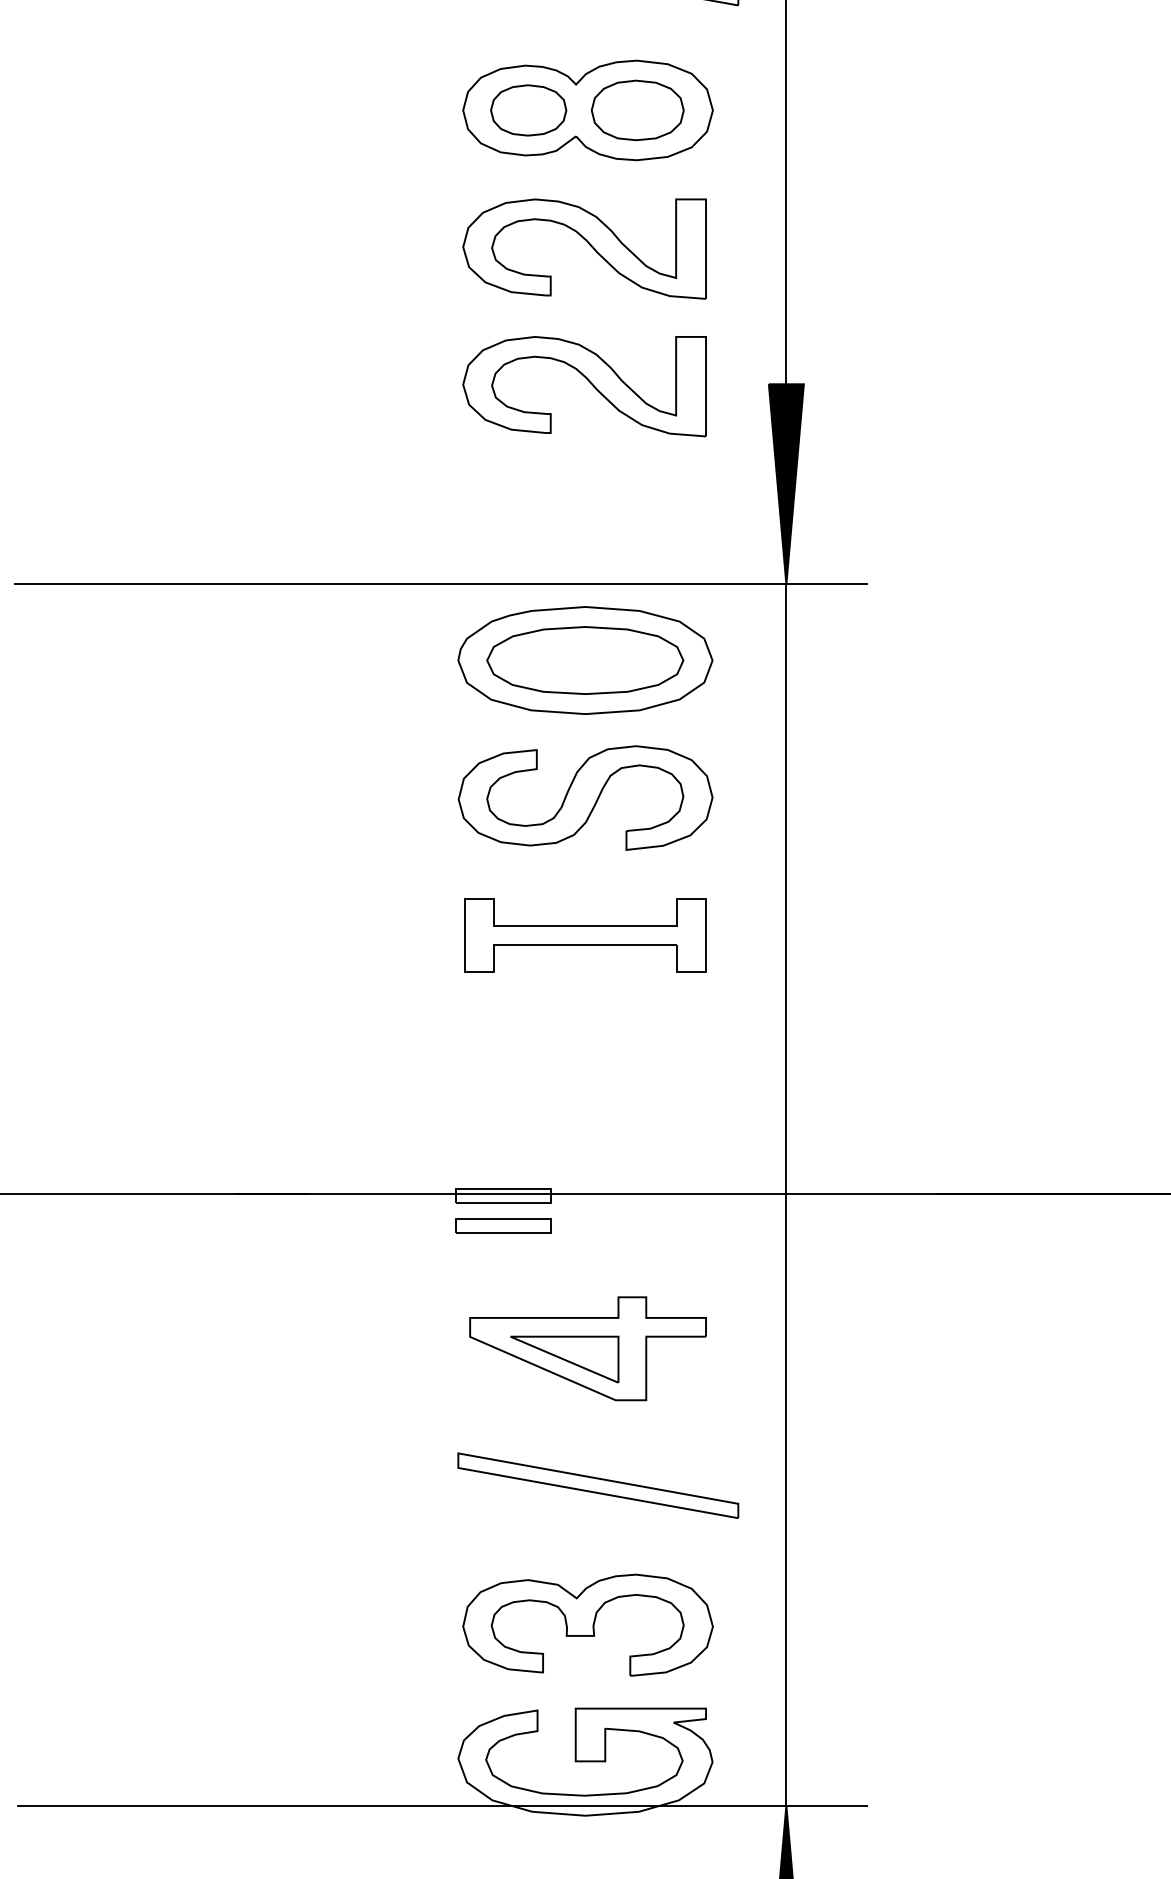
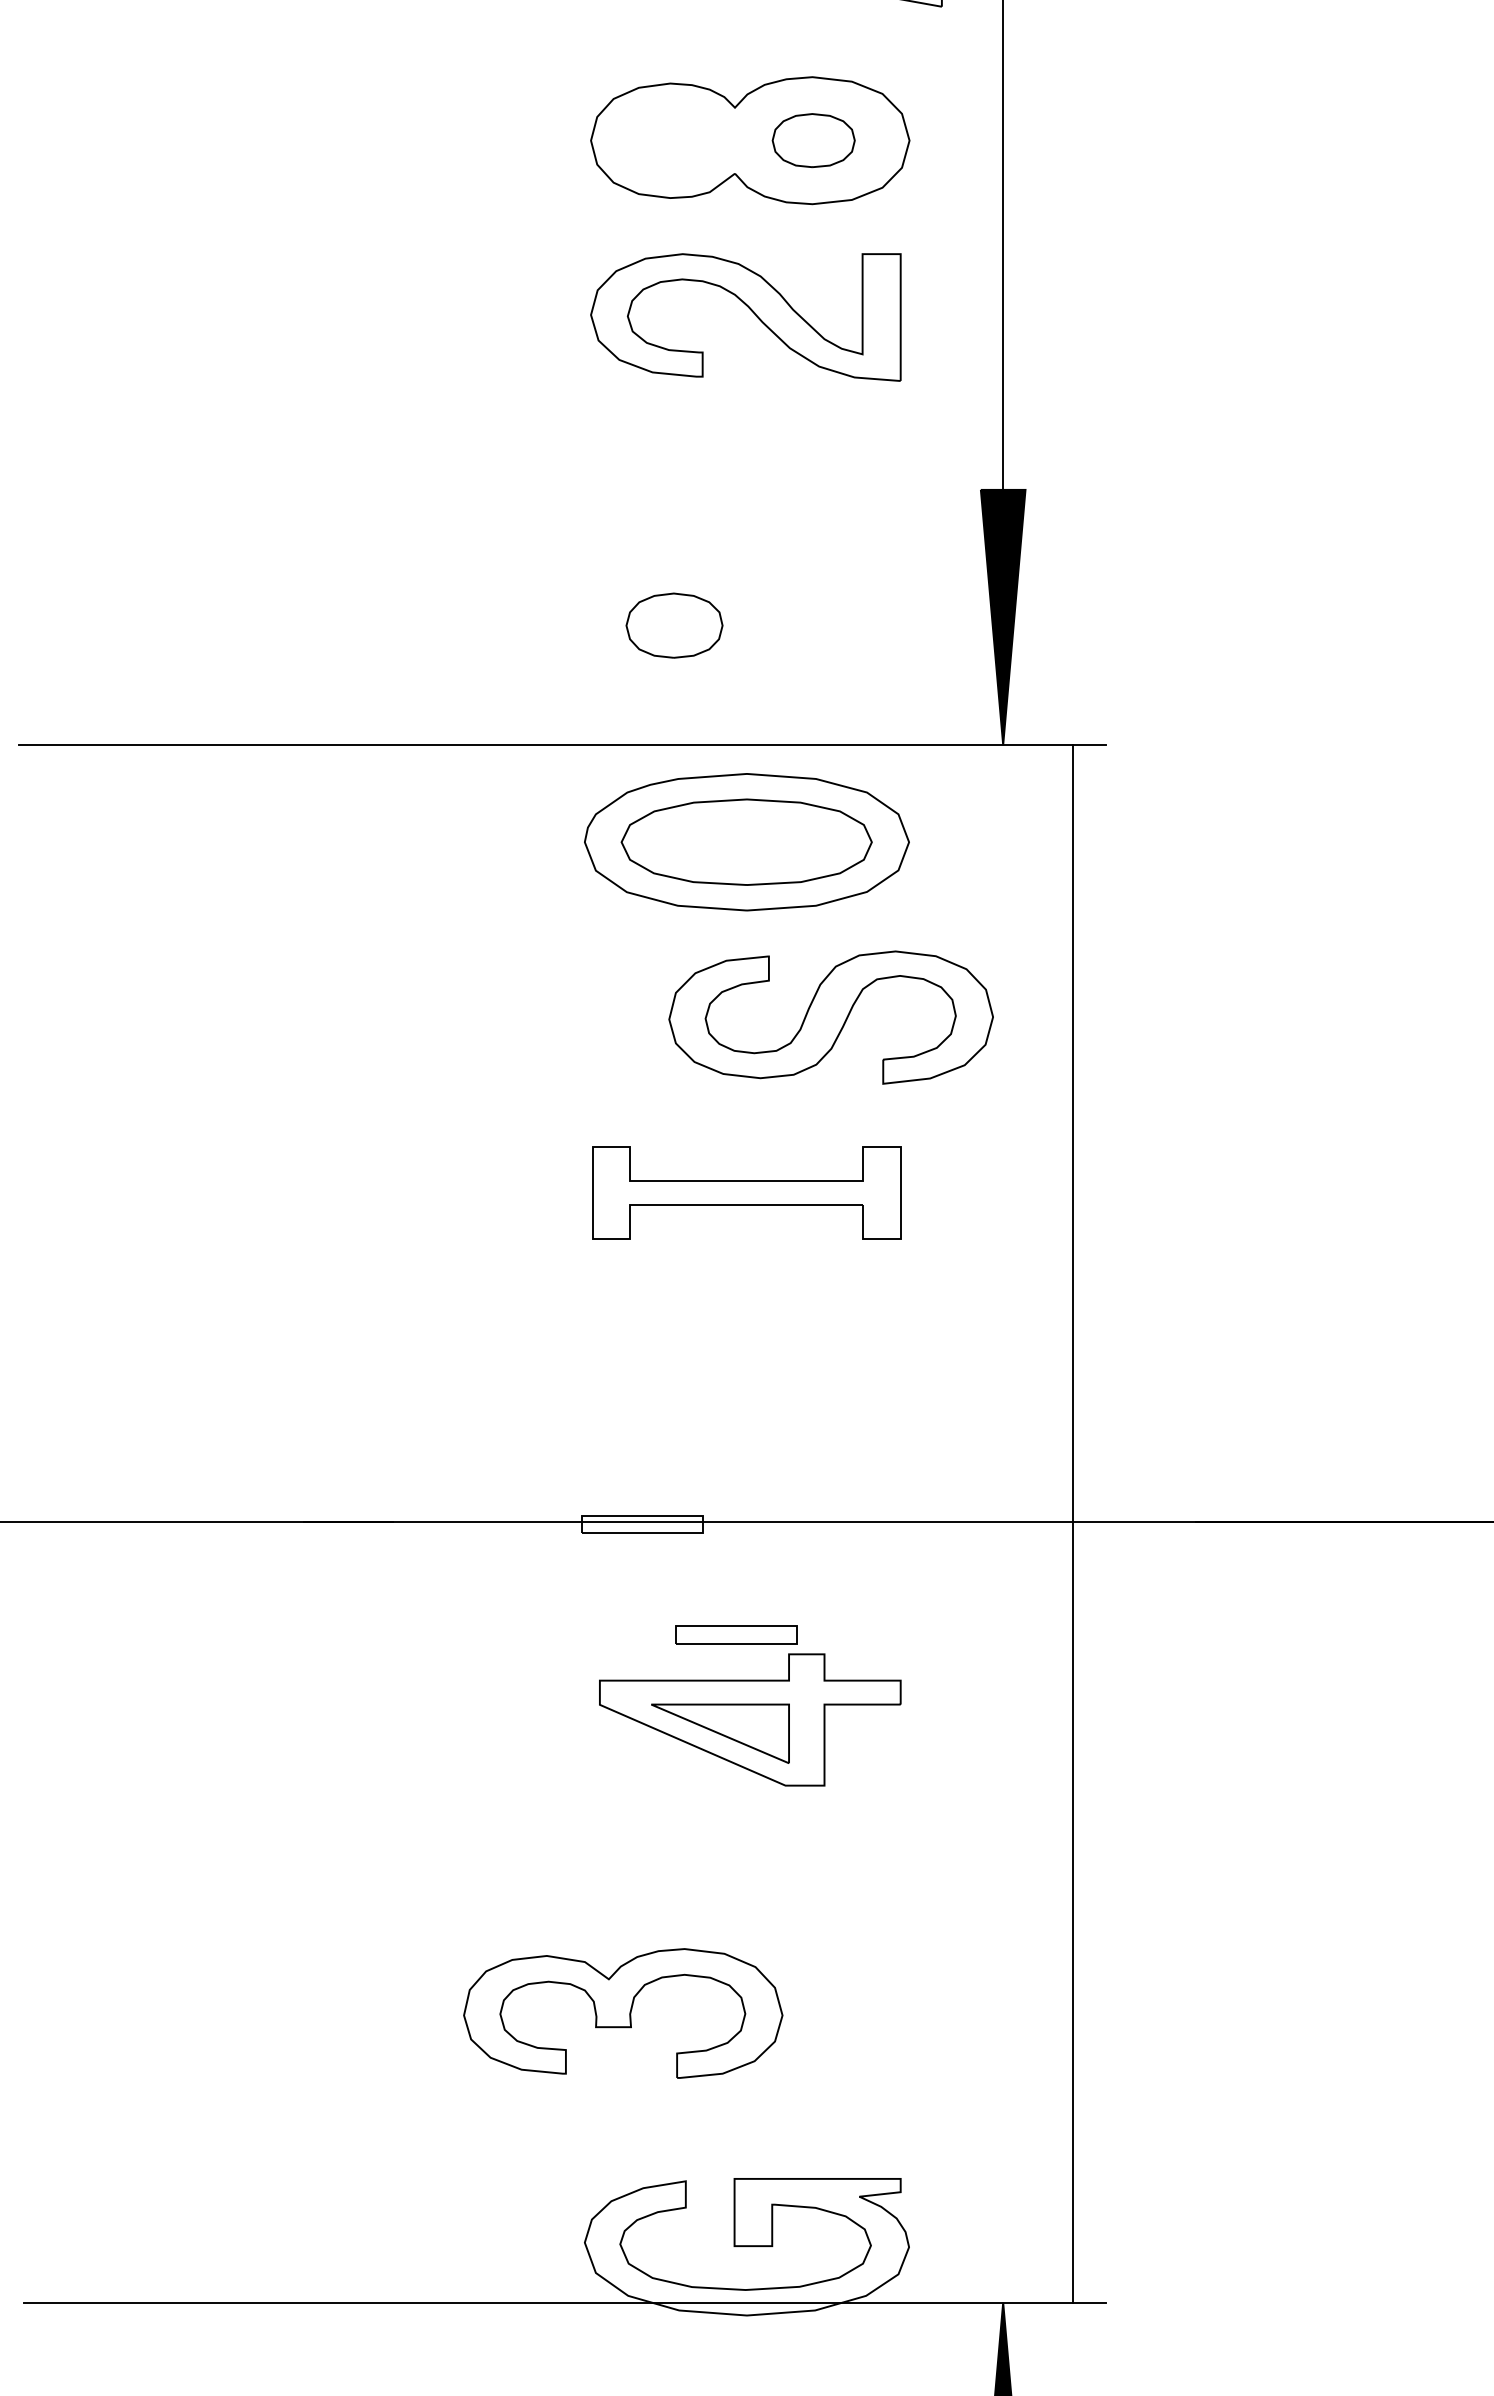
part: (528, 110) -> (674, 625), moved
part: (637, 110) -> (813, 140), size x0.7
part: (589, 383) -> (752, 488), removed
part: (585, 797) -> (830, 1017), moved
line: (786, 1194) -> (1073, 1523), moved
part: (503, 1225) -> (736, 1634), moved
part: (597, 1485) -> (762, 1894), removed
part: (588, 1625) -> (623, 2013), moved

